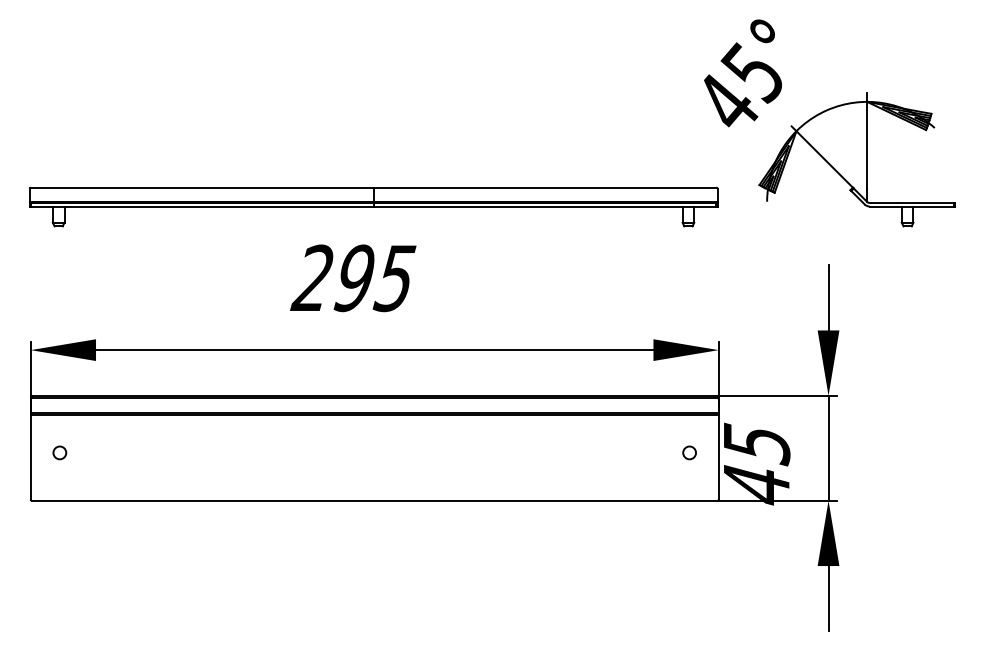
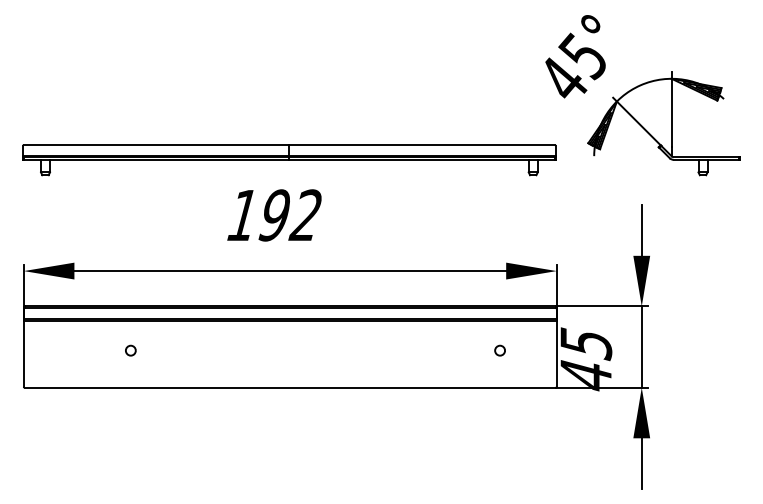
text: (353, 278) -> (273, 215), 295 -> 192
circle: (59, 452) -> (130, 350), moved
circle: (689, 452) -> (499, 350), moved

